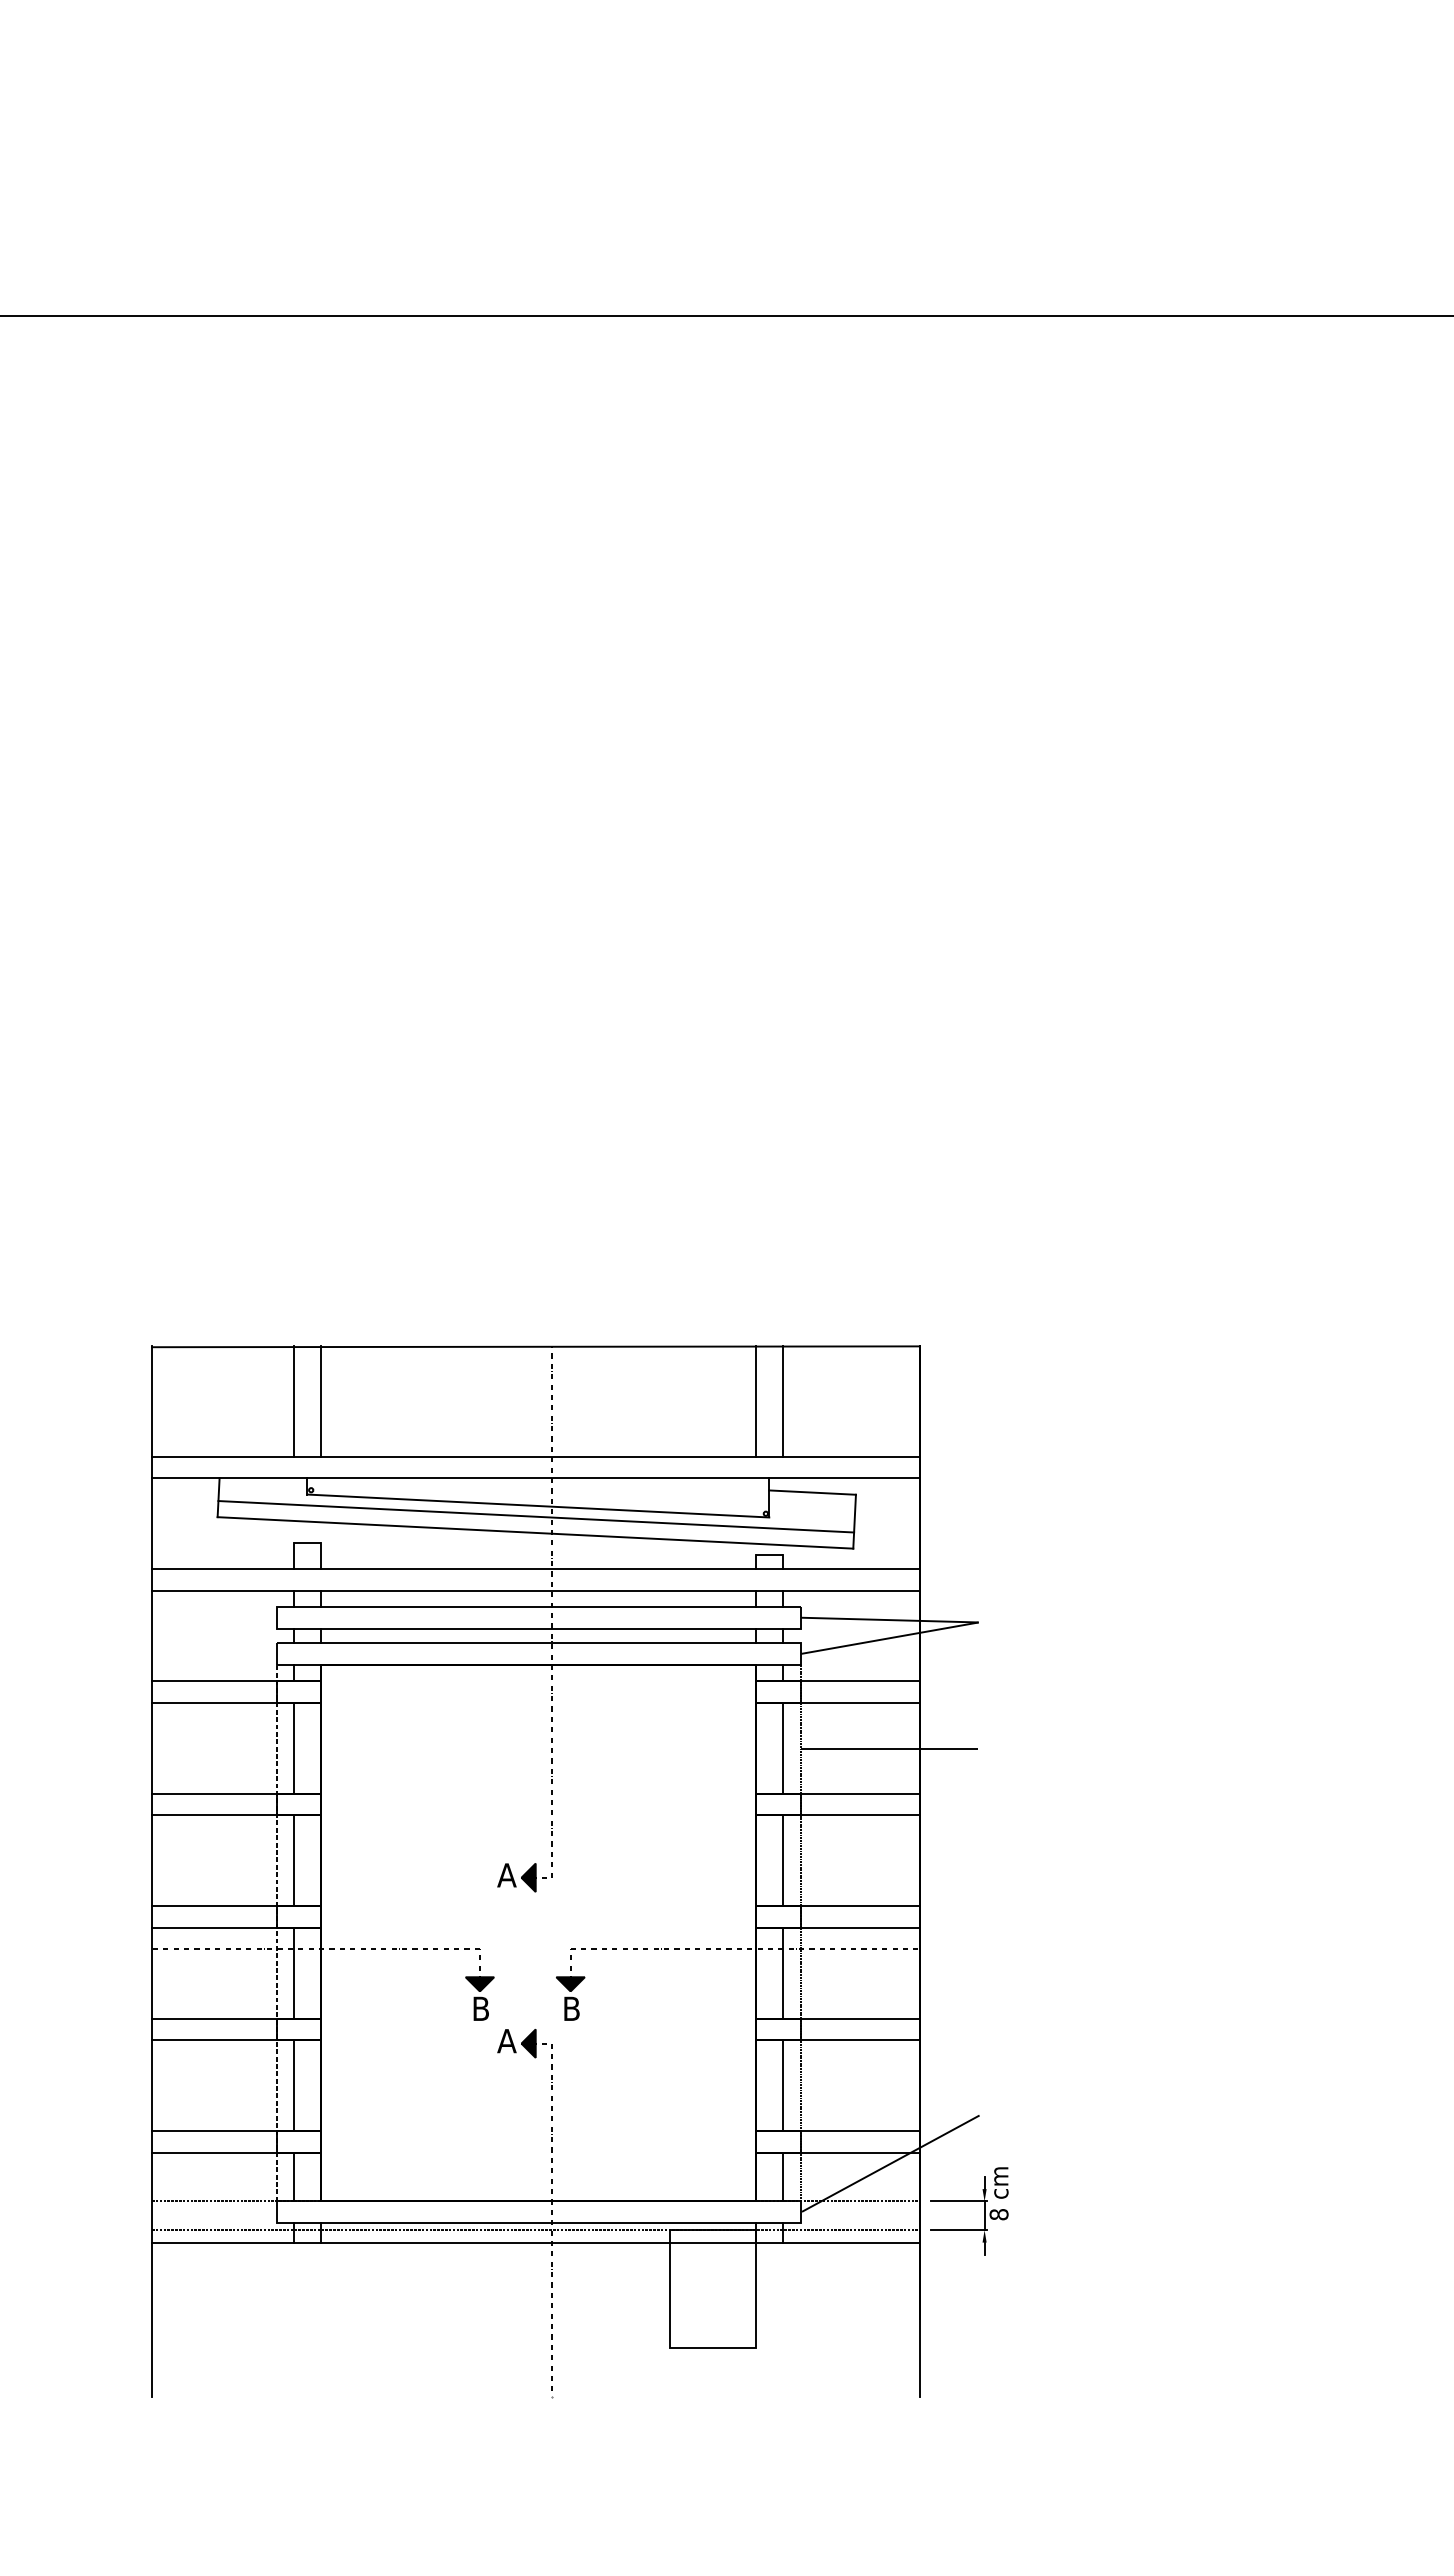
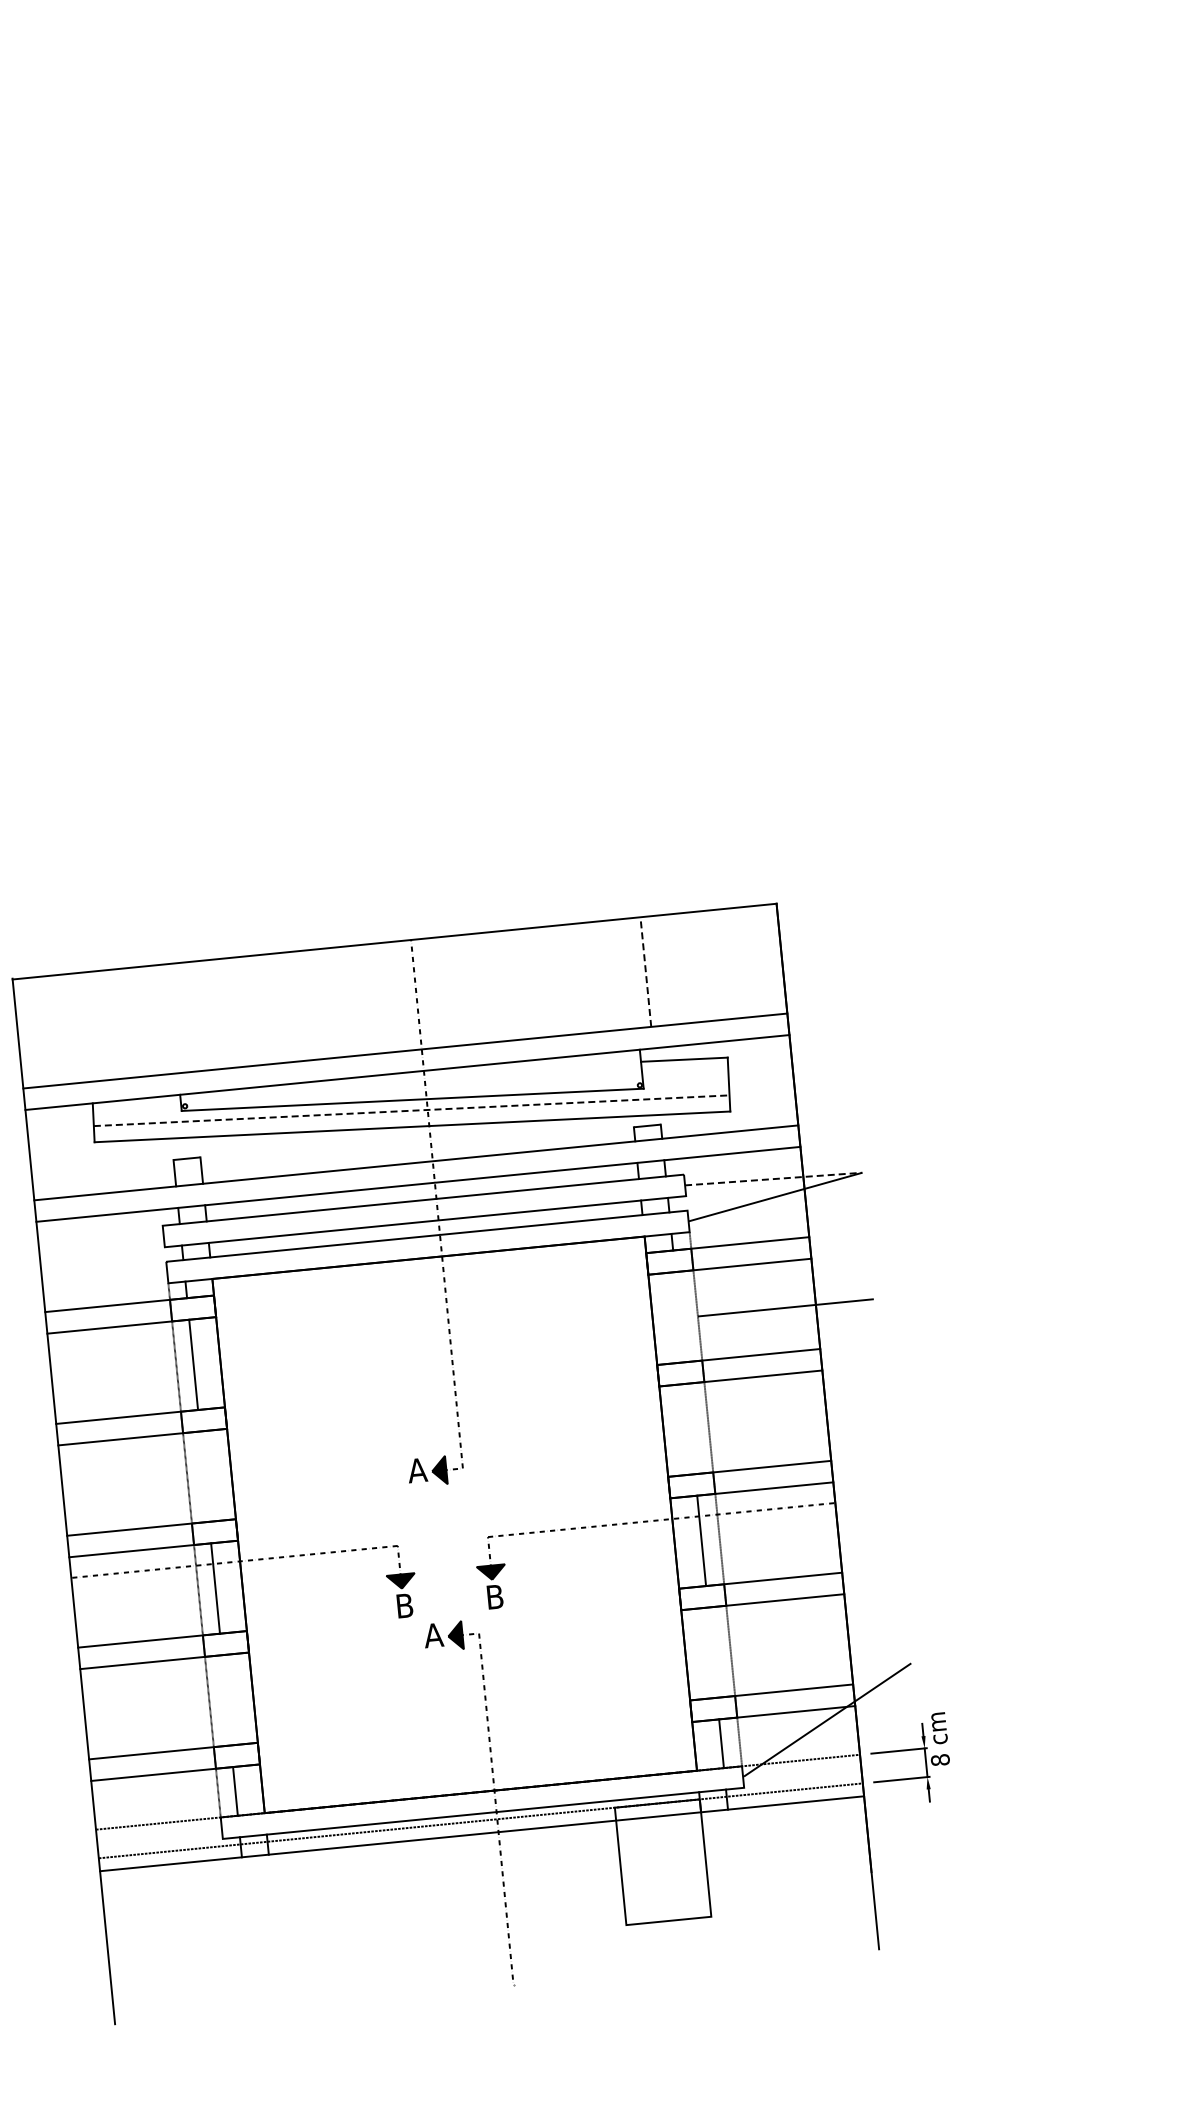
line: (294, 1401) -> (159, 1019), removed
line: (321, 1401) -> (186, 1016), removed
line: (755, 1401) -> (618, 974), removed
line: (782, 1401) -> (645, 971), solid -> dashed
line: (536, 1516) -> (411, 1110), solid -> dashed
line: (889, 1620) -> (773, 1179), solid -> dashed
line: (782, 1748) -> (679, 1317), removed
line: (294, 1860) -> (204, 1476), removed
line: (782, 1860) -> (690, 1428), removed
line: (294, 2085) -> (226, 1700), removed
line: (782, 2085) -> (712, 1652), removed

